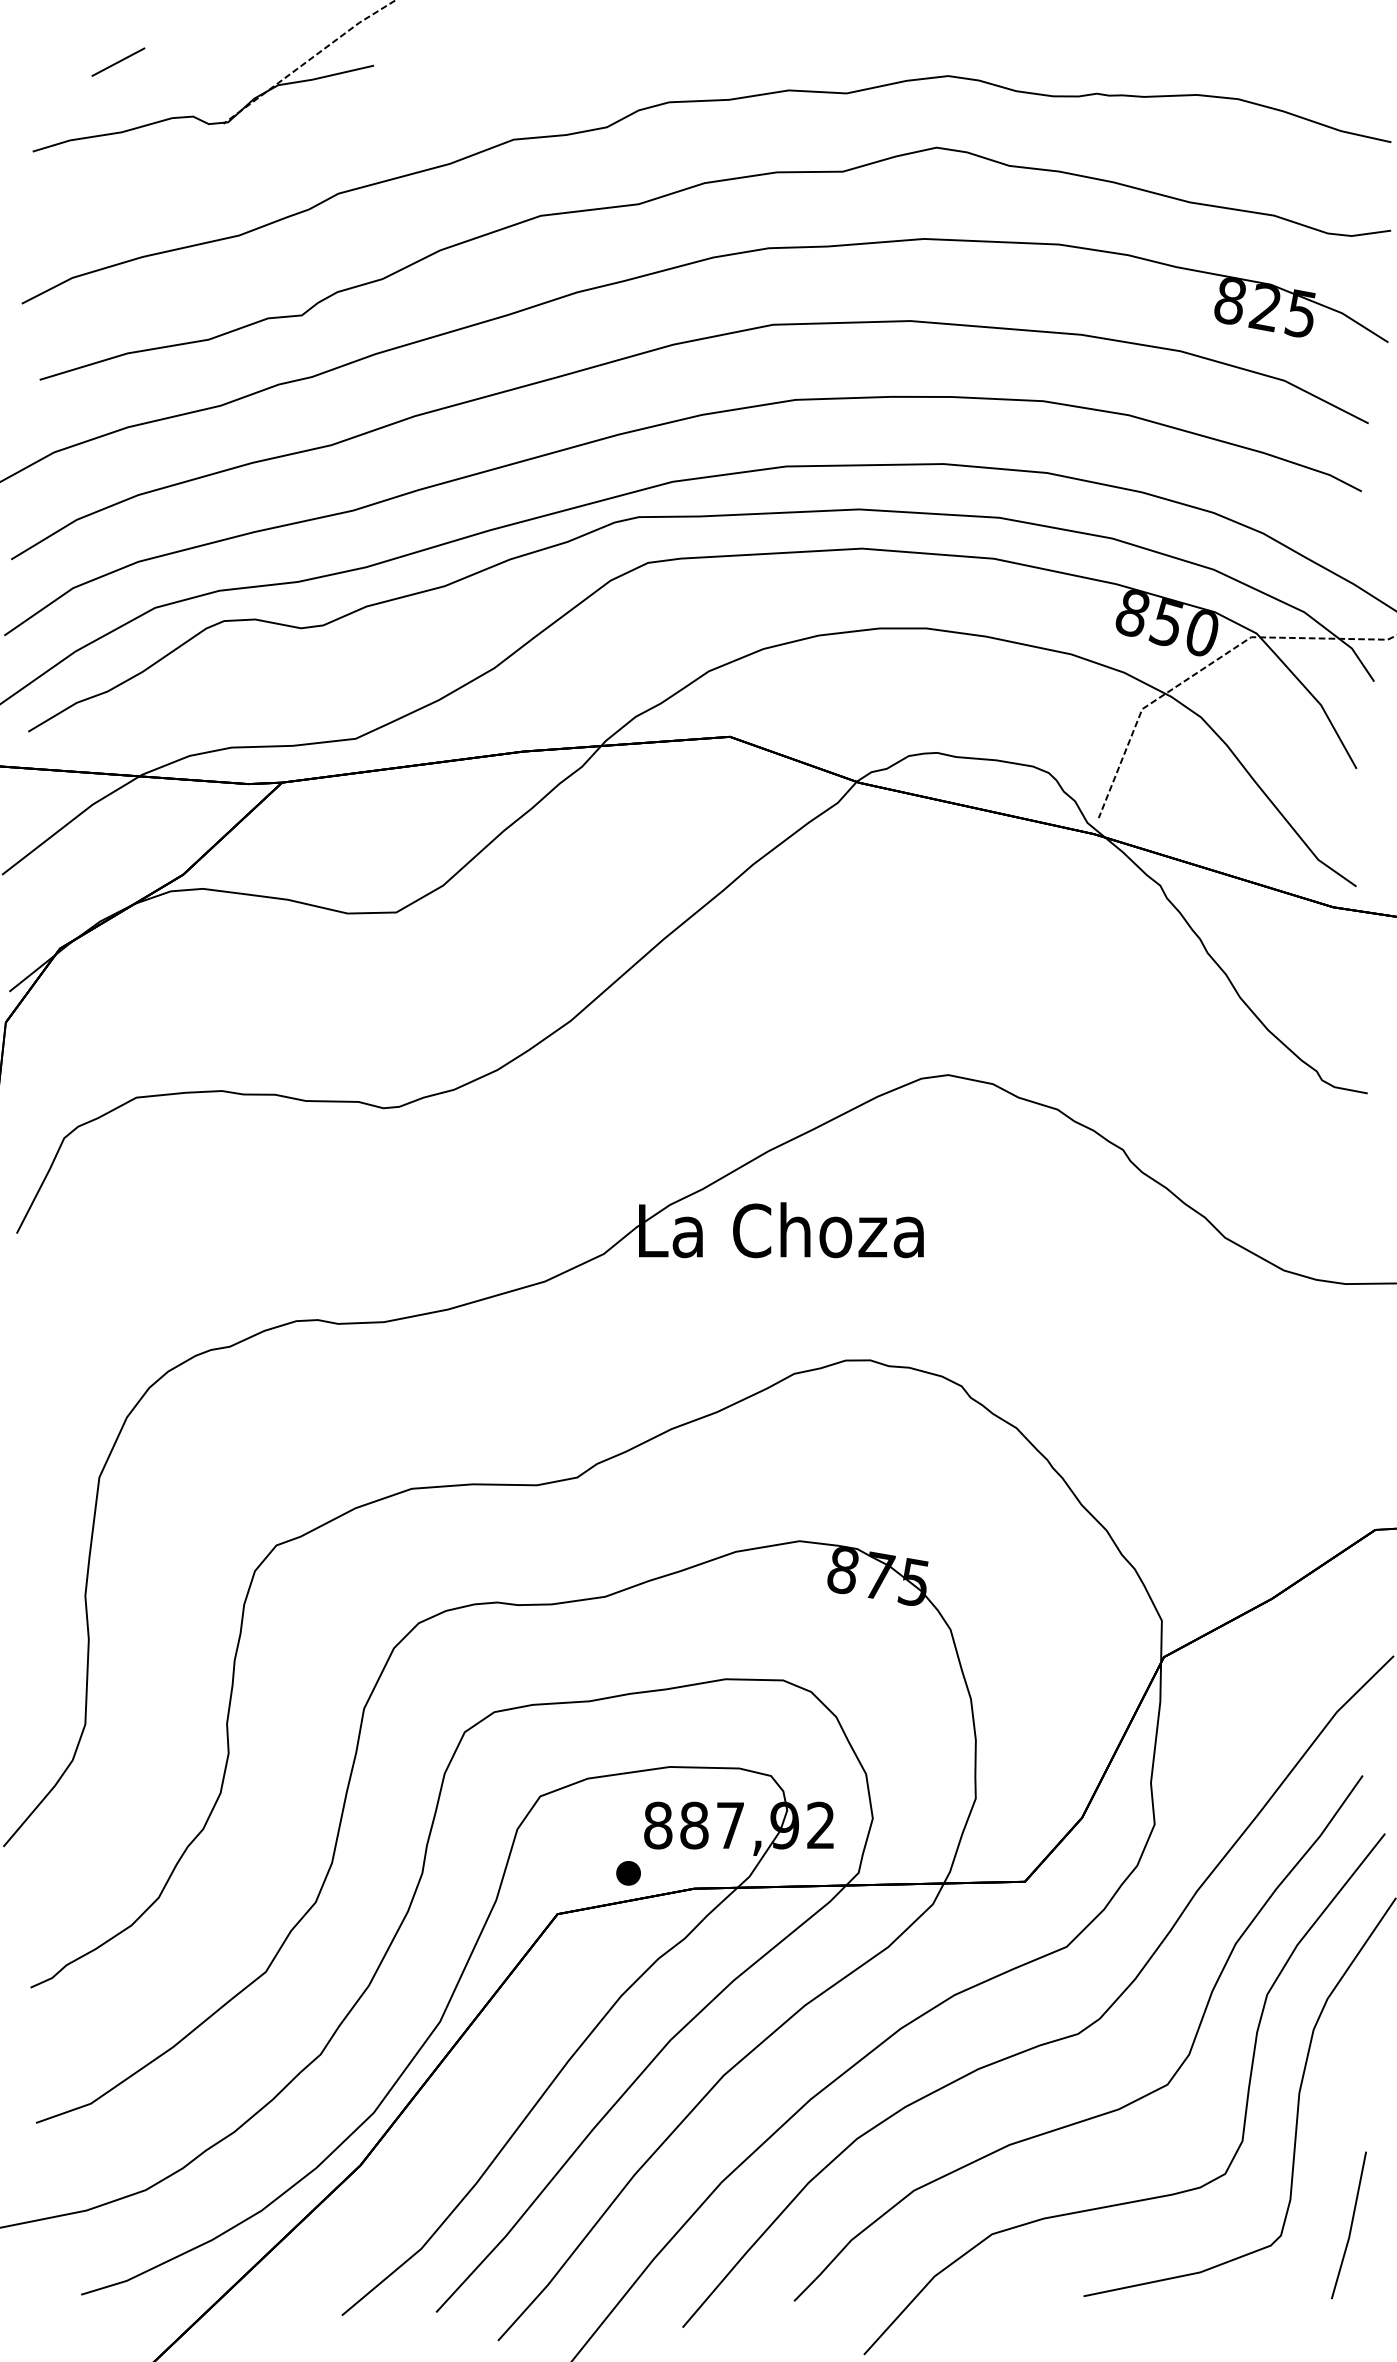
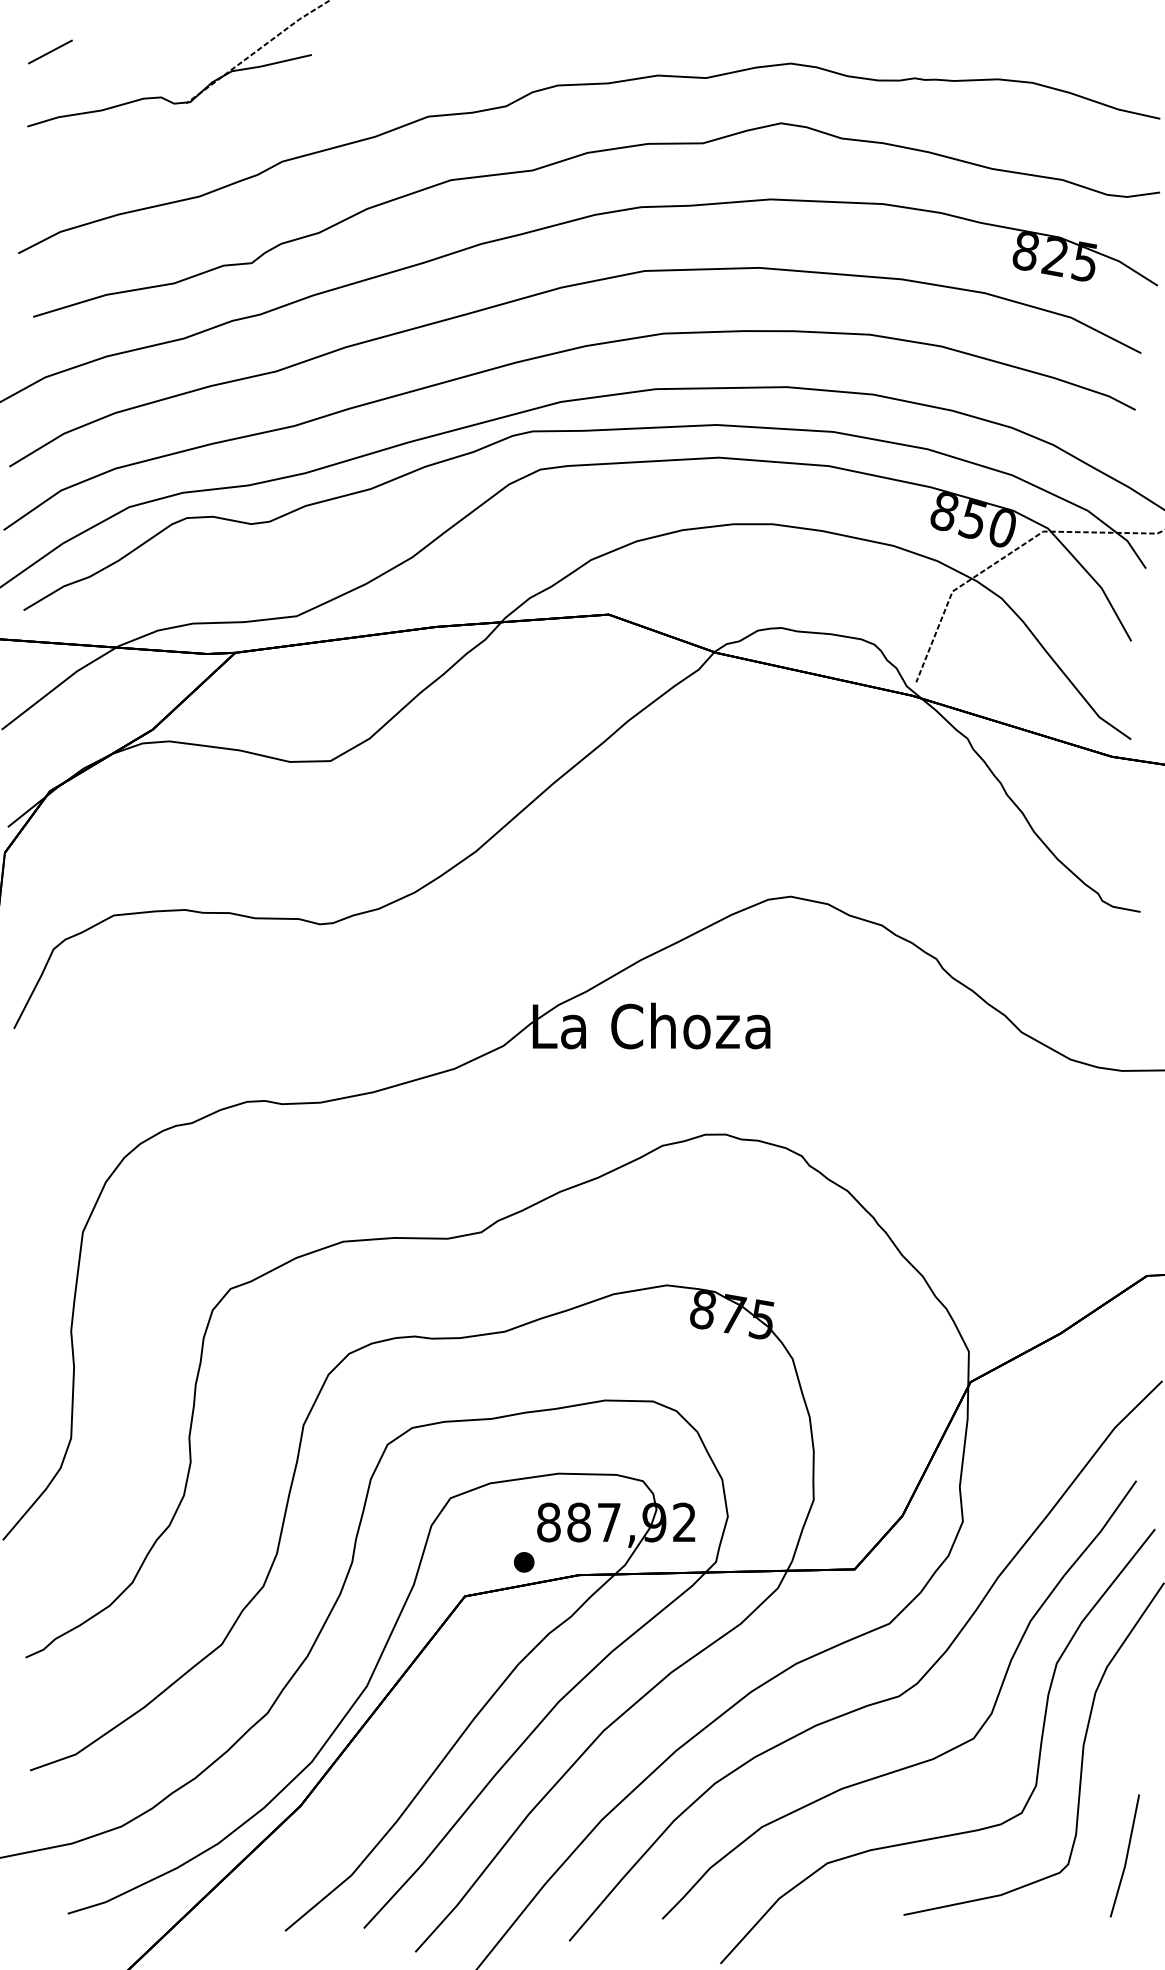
line: (118, 61) -> (50, 51), moved

